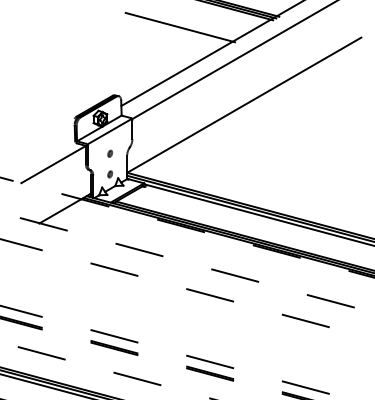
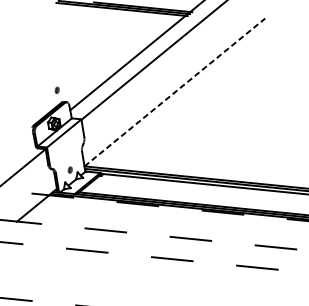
line: (180, 27) -> (109, 35), removed
line: (244, 104) -> (174, 91), solid -> dashed
part: (110, 153) -> (57, 90), moved

